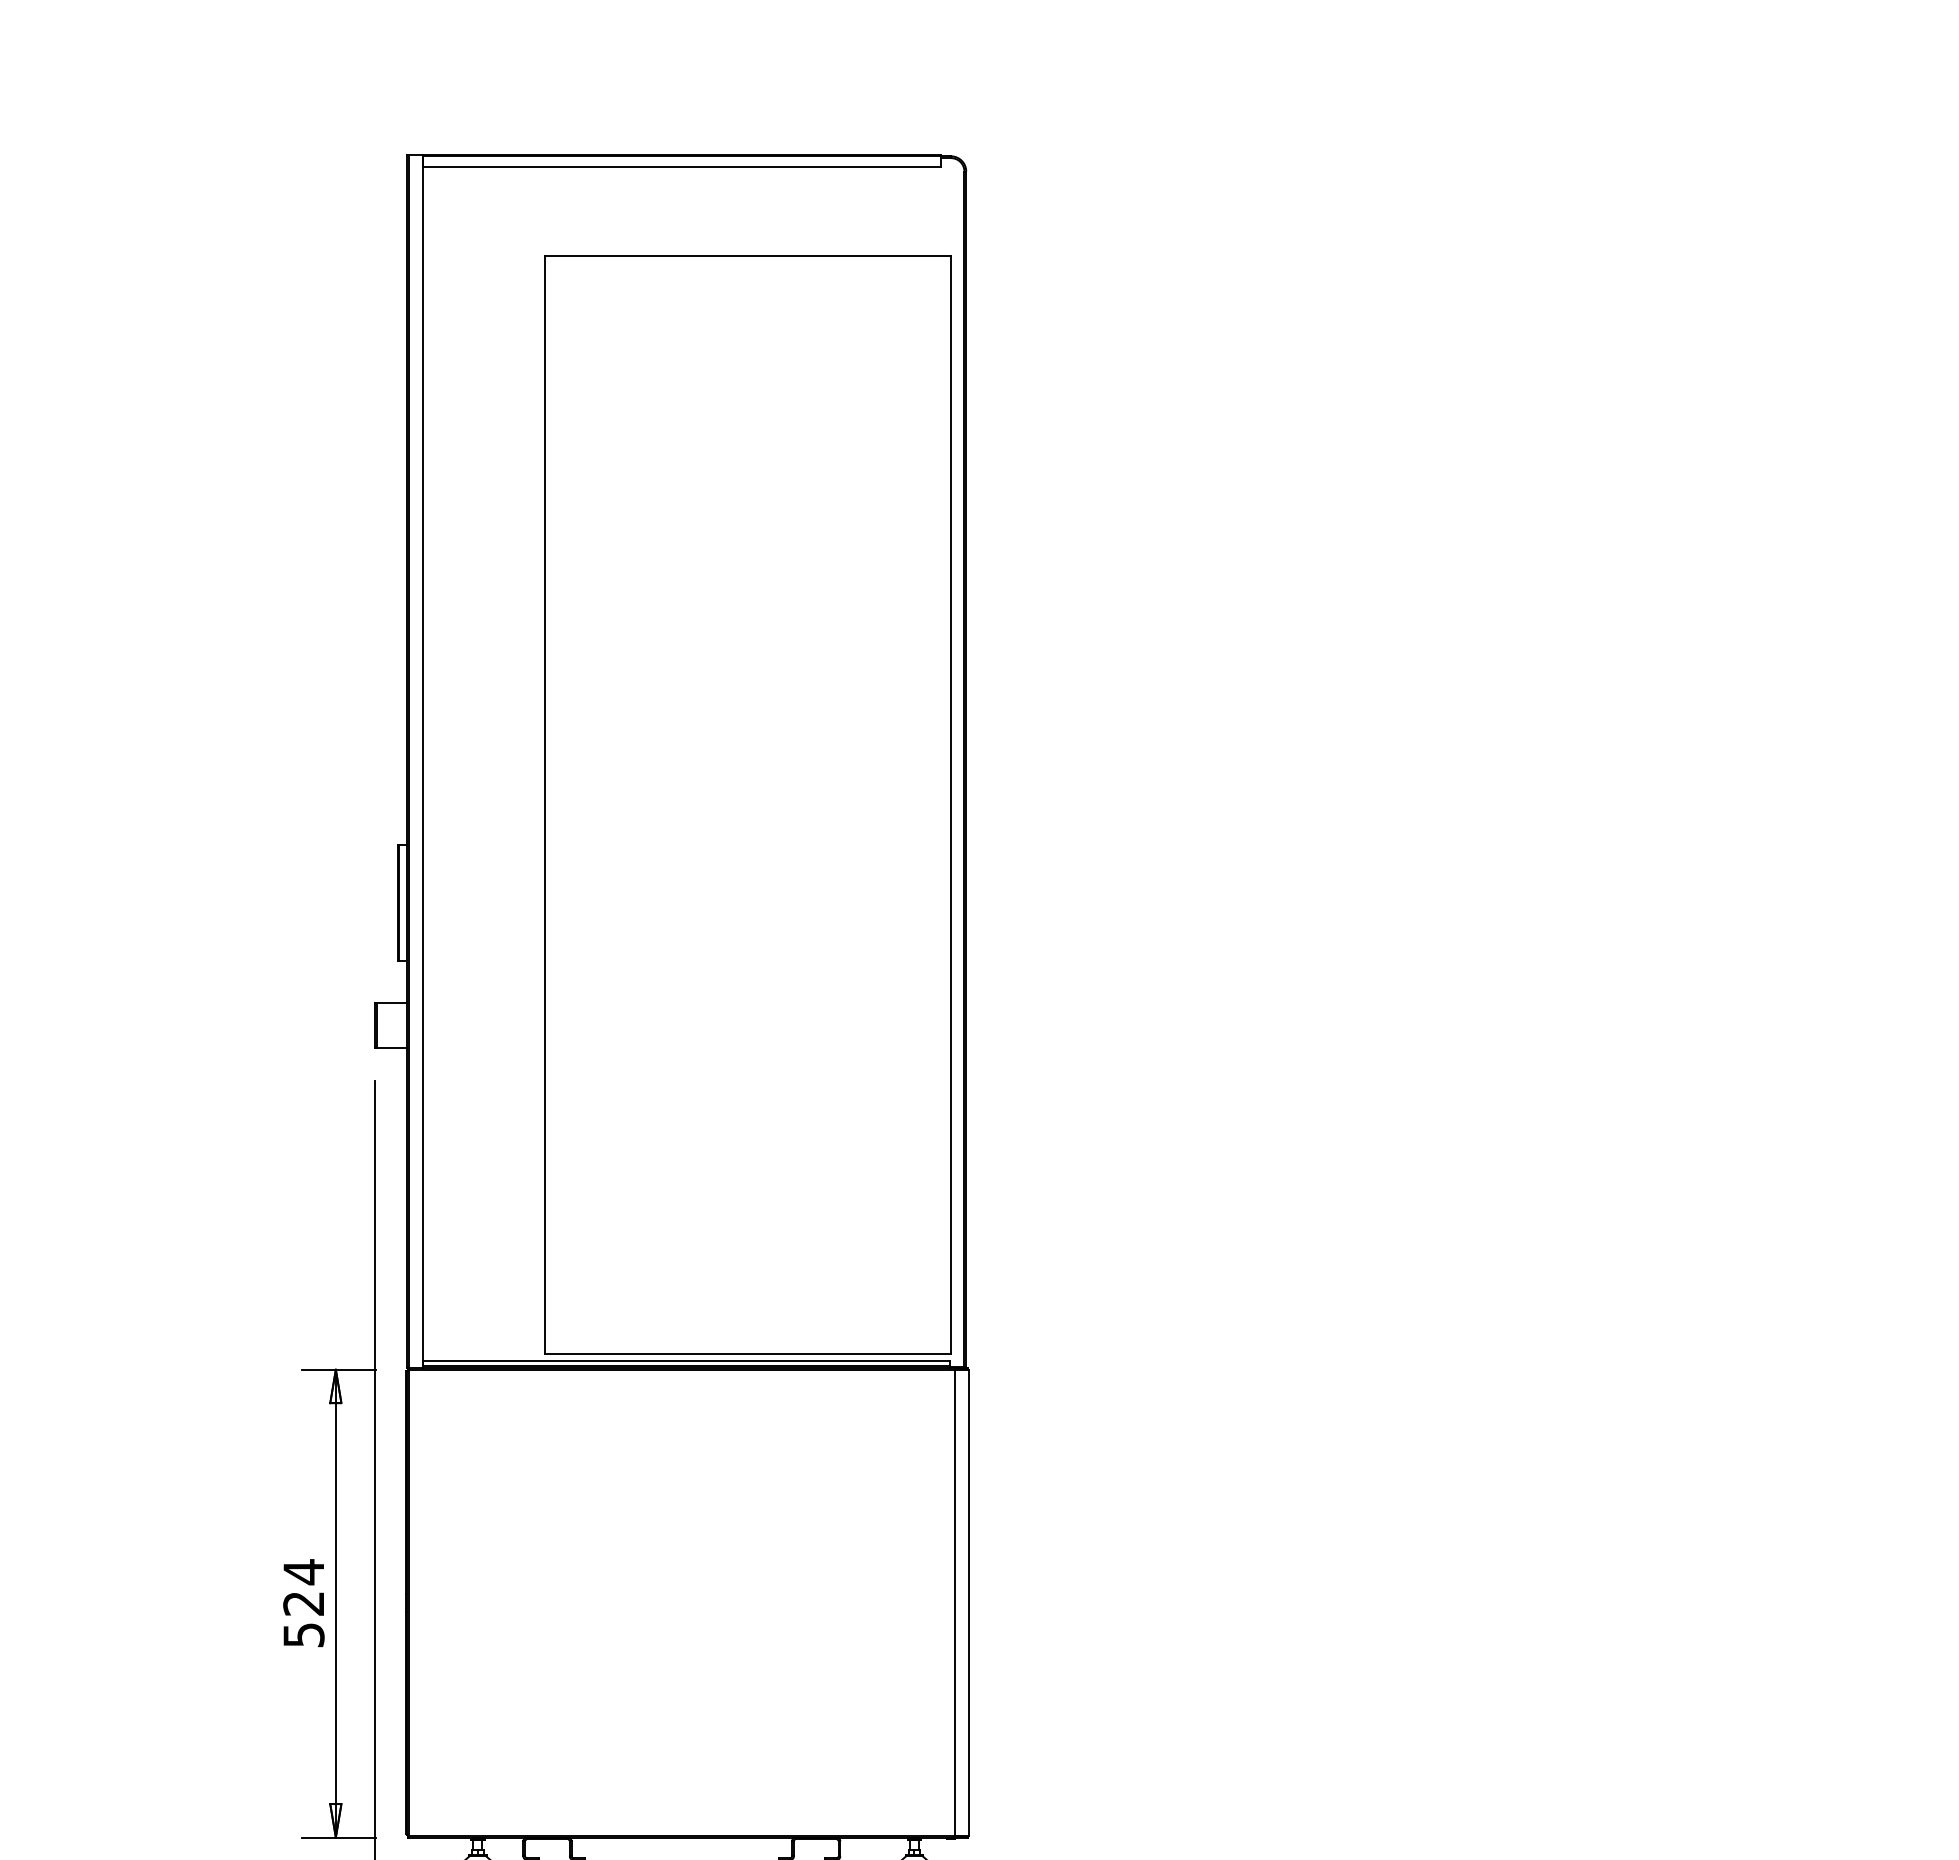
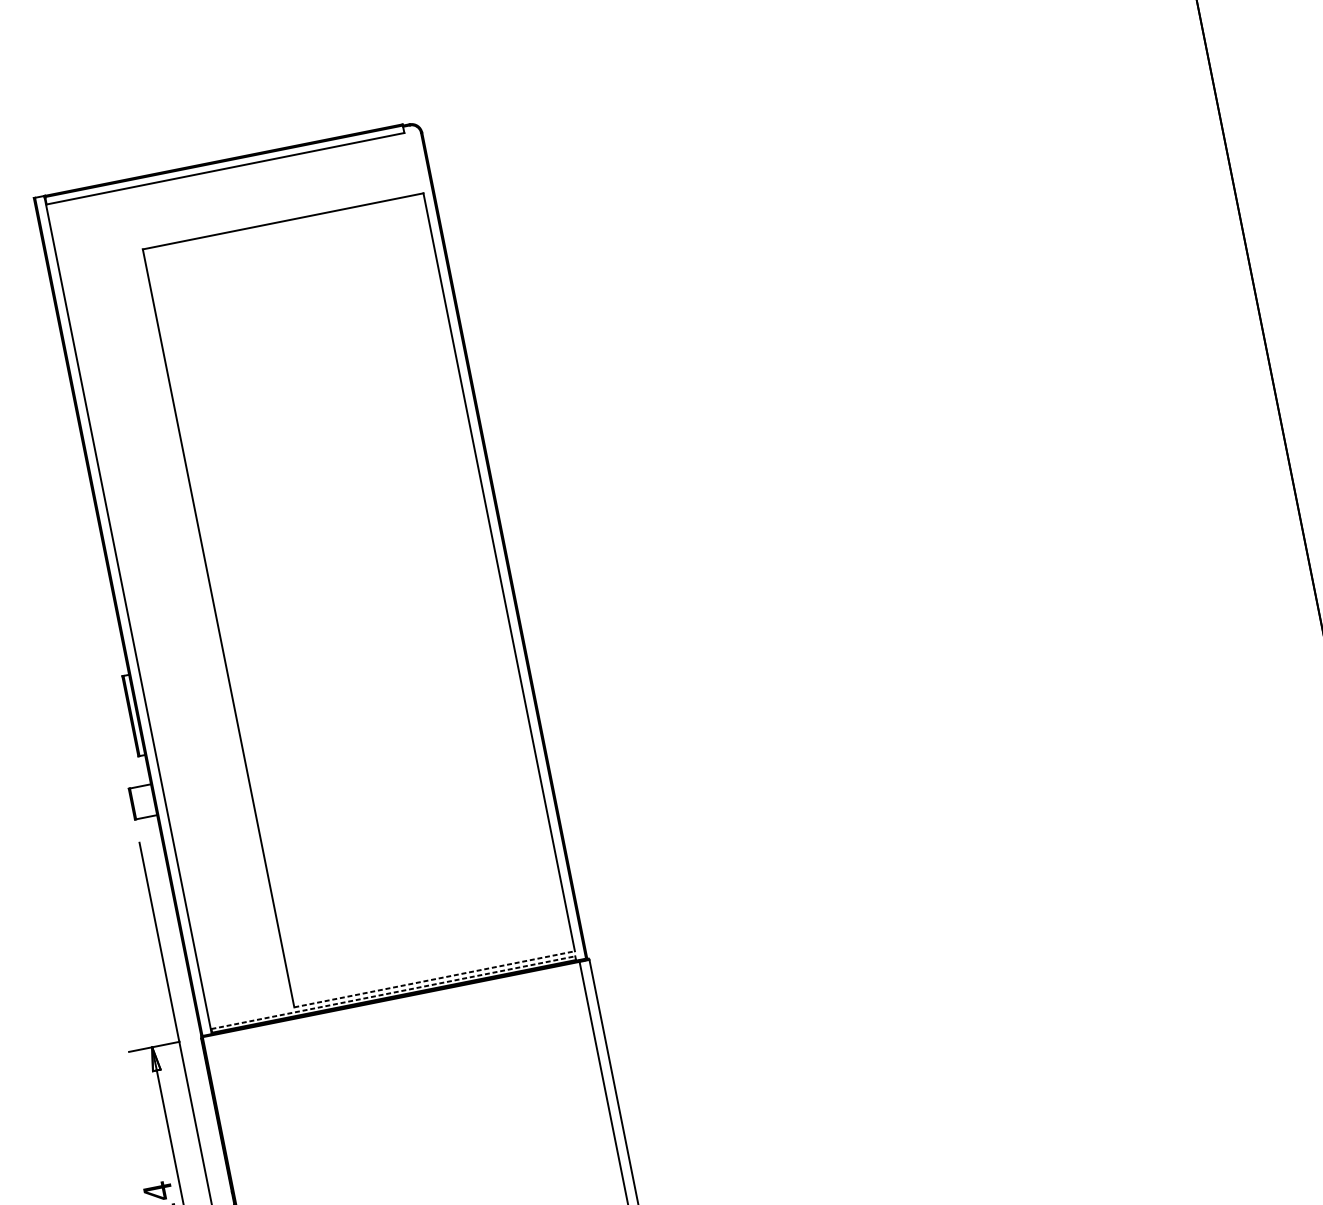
line: (748, 1353) -> (434, 979), solid -> dashed
line: (687, 1360) -> (393, 992), solid -> dashed

